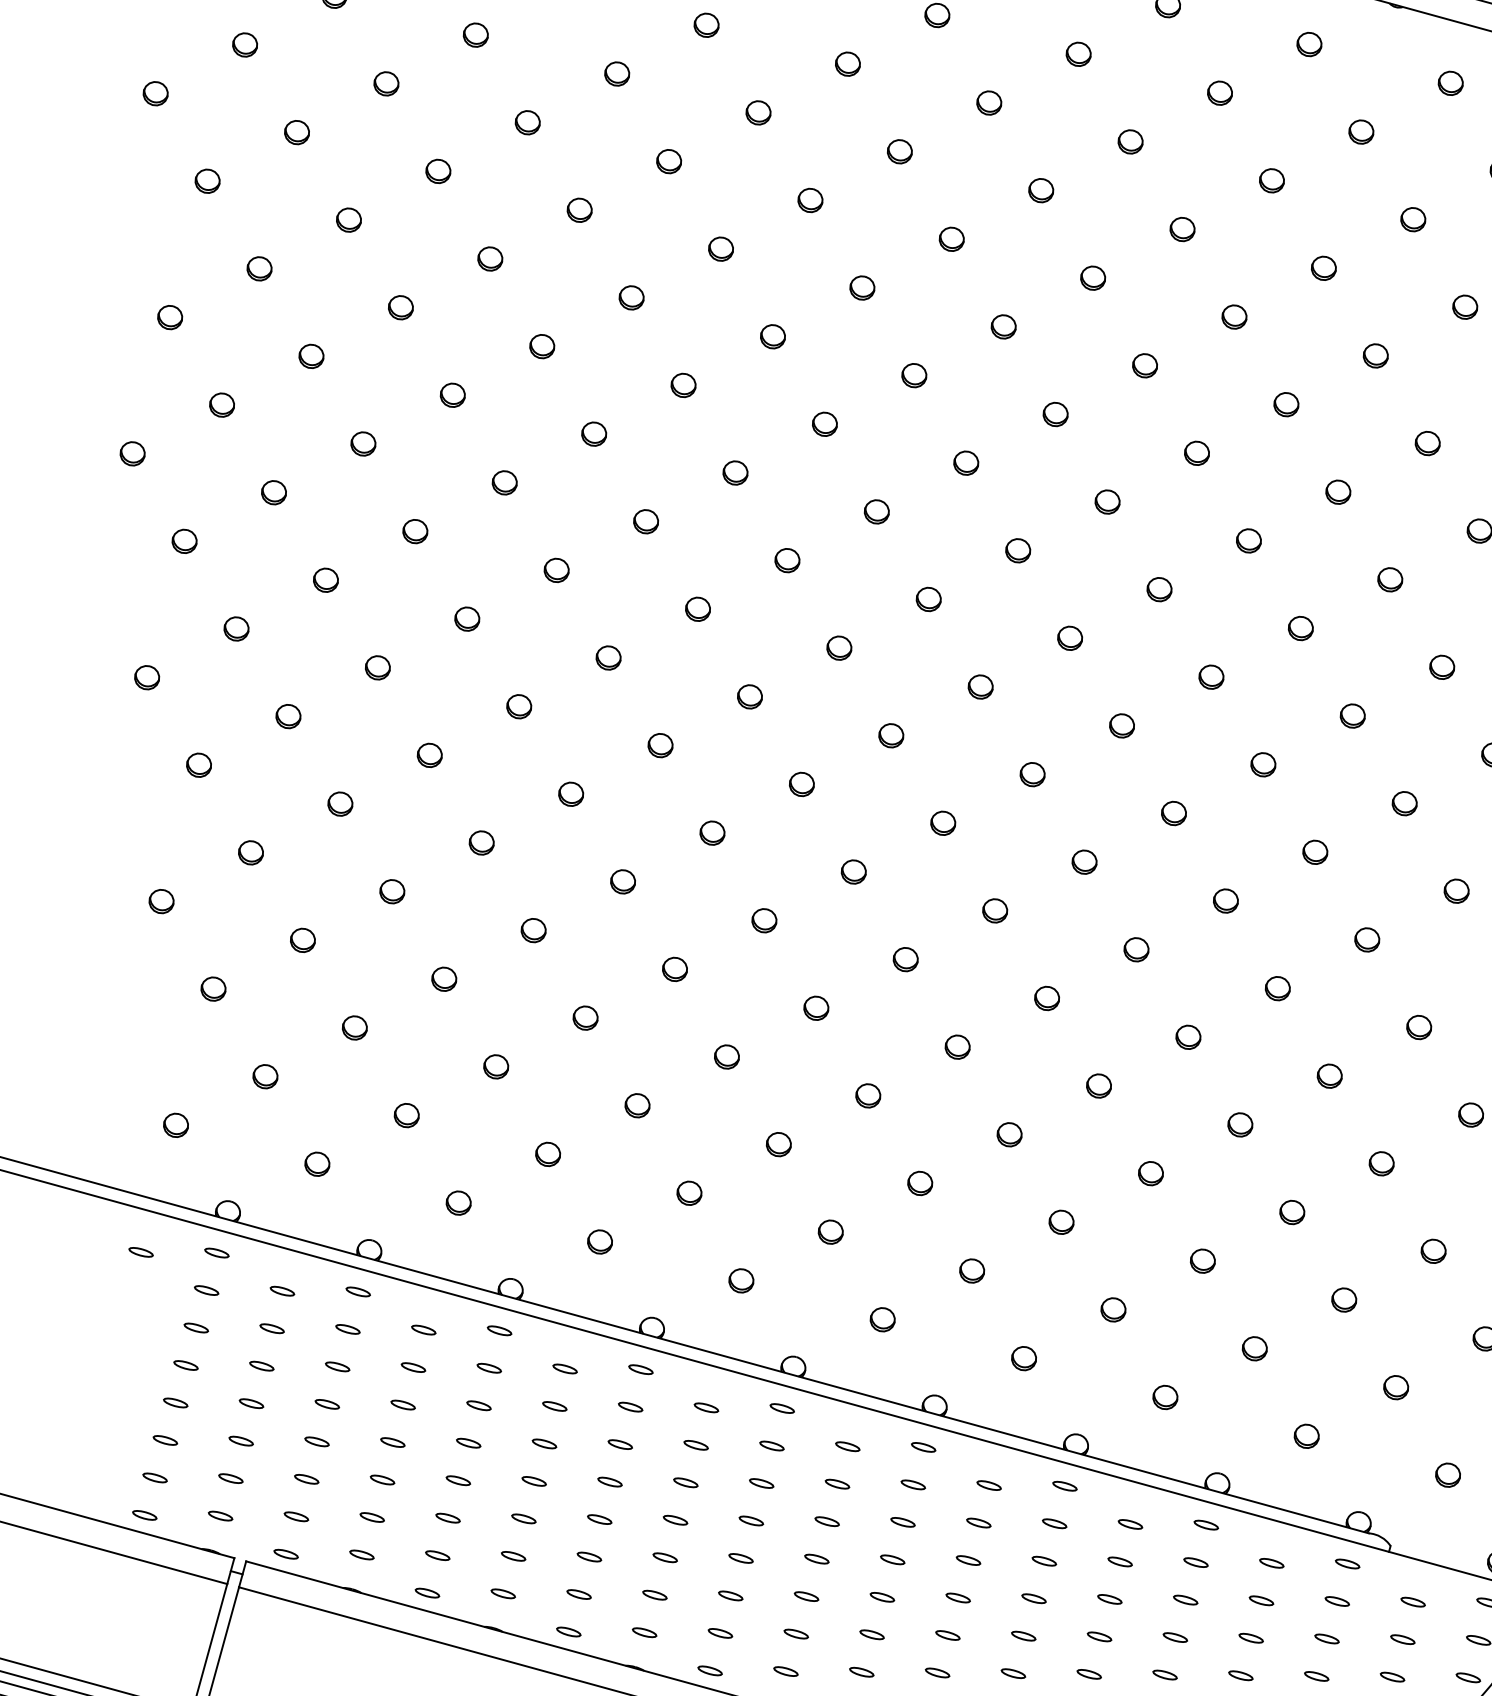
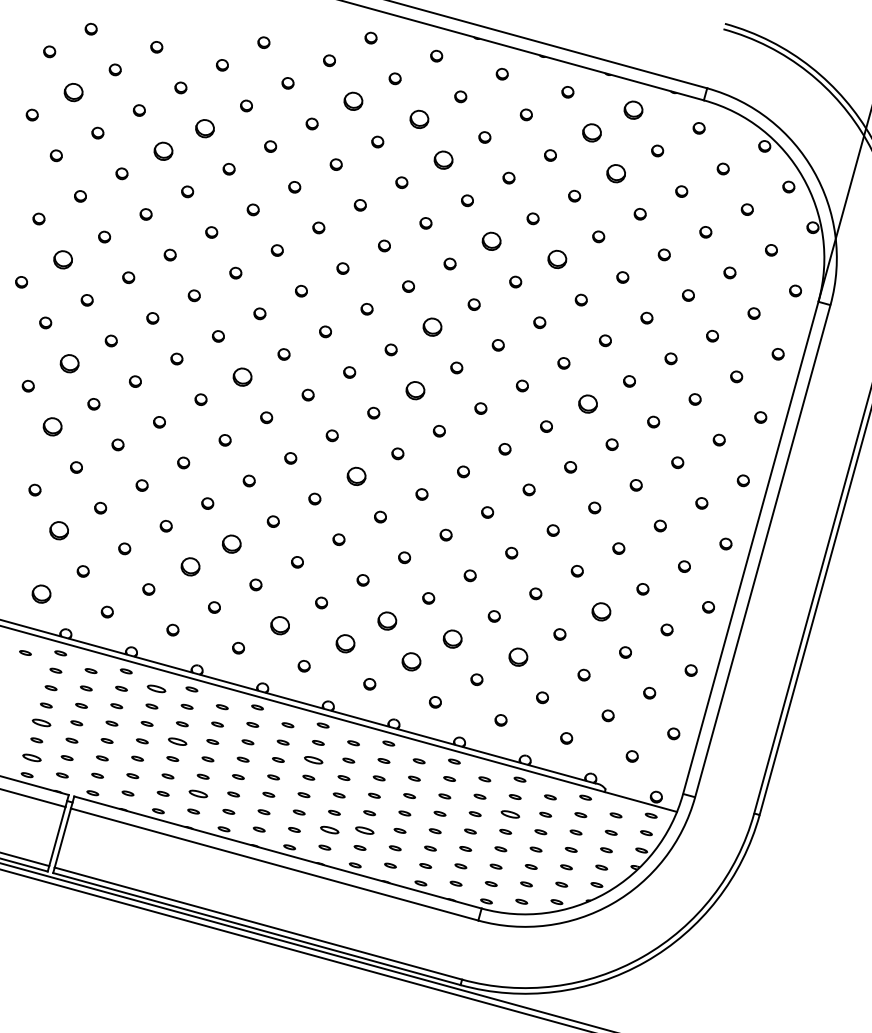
part: (244, 44) -> (73, 92), size x1.6
part: (847, 64) -> (353, 101), size x1.6
part: (1450, 83) -> (633, 110), size x1.6
part: (987, 103) -> (418, 119), size x1.6
part: (526, 122) -> (204, 128), size x1.6
part: (1360, 131) -> (591, 132), size x1.6
part: (438, 169) -> (163, 150), size x1.6
part: (1039, 189) -> (442, 159), size x1.6
part: (1411, 219) -> (615, 173), size x1.6
part: (1144, 365) -> (491, 241), size x1.6
part: (220, 404) -> (62, 259), size x1.6
part: (1284, 404) -> (556, 259), size x1.6
part: (1017, 551) -> (432, 327), size x1.6
part: (235, 628) -> (69, 363), size x1.6
part: (608, 656) -> (242, 376), size x1.6
part: (979, 686) -> (414, 390), size x1.6
part: (1351, 714) -> (587, 403), size x1.6
part: (197, 764) -> (51, 426), size x1.6
part: (851, 872) -> (355, 476), size x1.6
part: (212, 988) -> (58, 530), size x1.6
part: (584, 1018) -> (231, 544), size x1.6
part: (494, 1065) -> (189, 566), size x1.6
part: (175, 1124) -> (41, 593), size x1.6
part: (1381, 1162) -> (601, 611), size x1.6
part: (918, 1182) -> (386, 620), size x1.6
part: (688, 1193) -> (279, 625), size x1.6
part: (1060, 1221) -> (452, 638), size x1.6
part: (830, 1231) -> (345, 643), size x1.6
part: (1203, 1259) -> (518, 656), size x1.6
part: (970, 1270) -> (410, 661), size x1.6
part: (423, 1330) -> (156, 689), size x1.6
part: (175, 1401) -> (41, 722), size x1.6
part: (468, 1442) -> (177, 741), size x1.6
part: (154, 1477) -> (31, 757), size x1.6
part: (761, 1483) -> (313, 760), size x1.6
part: (513, 1557) -> (198, 794), size x1.6
part: (1185, 1600) -> (510, 814), size x1.6
part: (795, 1634) -> (329, 830), size x1.6
part: (871, 1634) -> (364, 830), size x1.6

